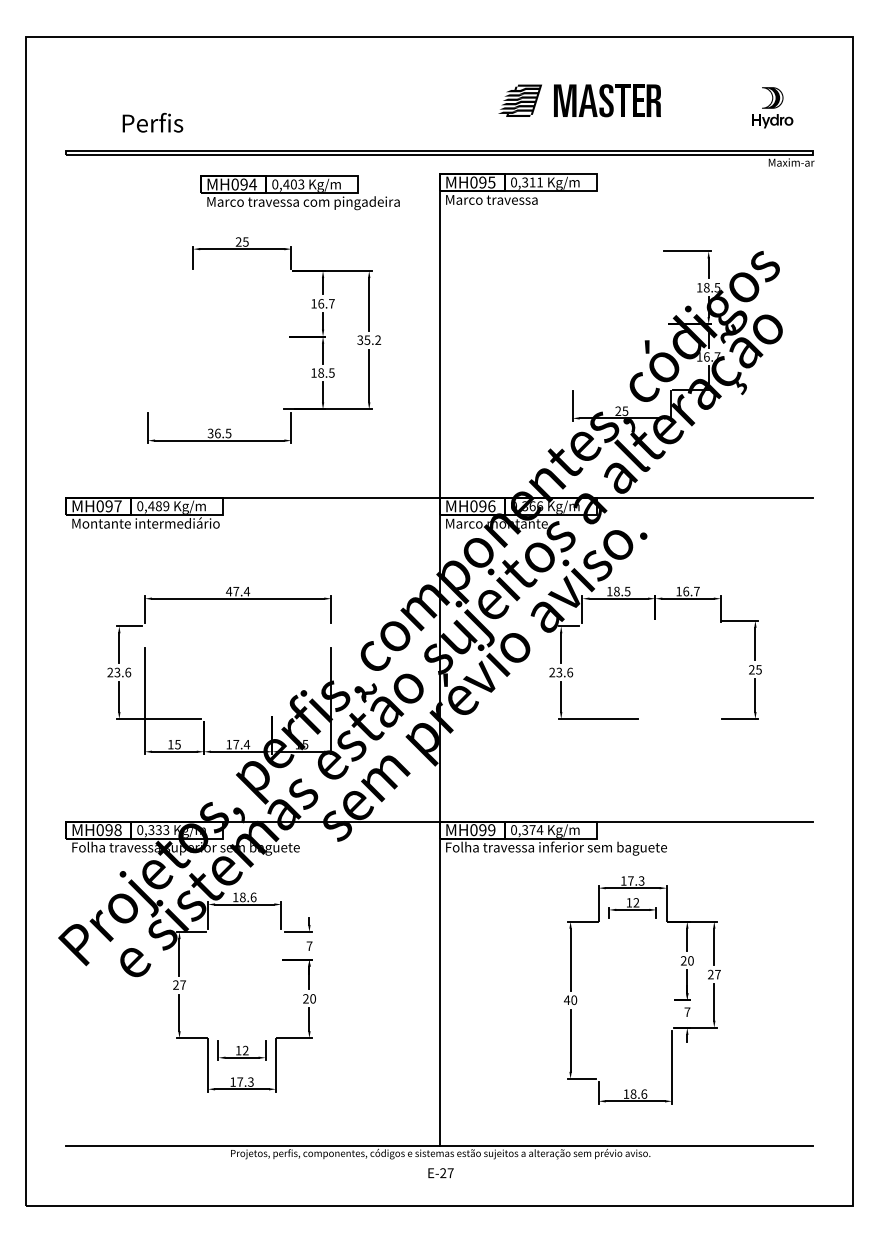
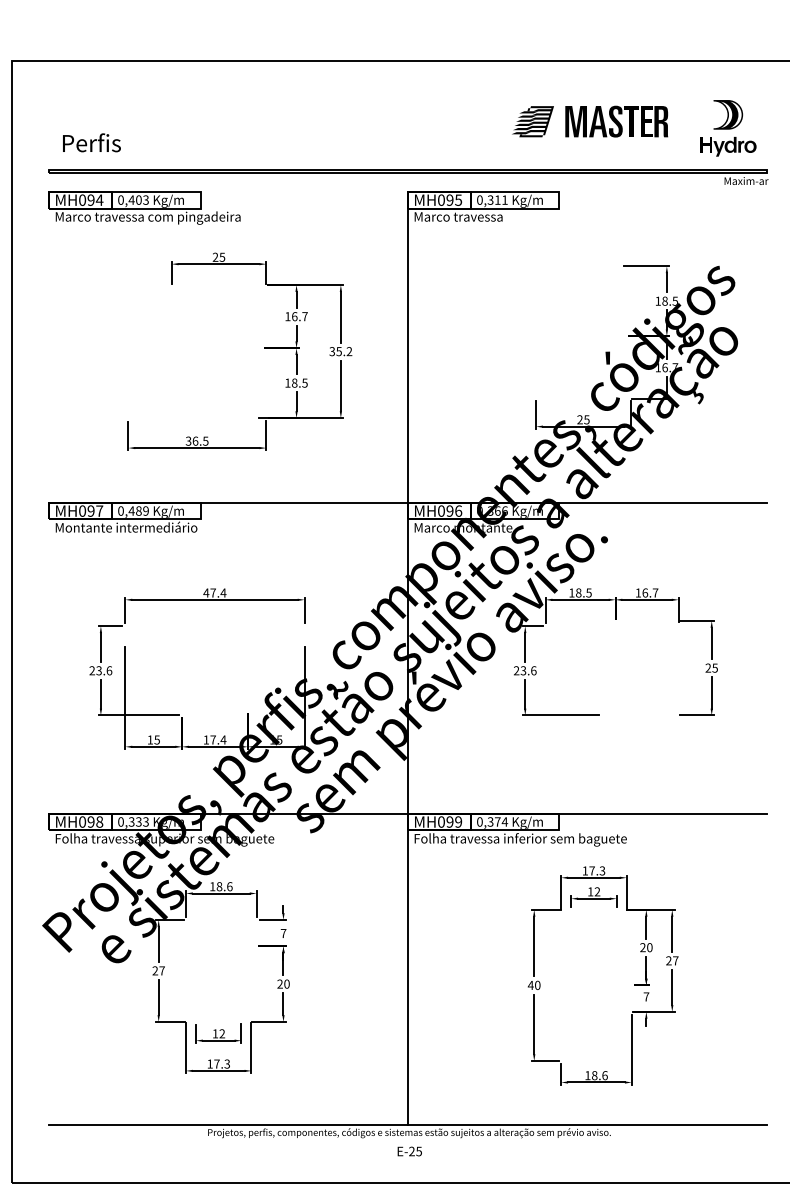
part: (579, 100) -> (589, 121), moved
part: (772, 107) -> (728, 128), size x1.43
text: (152, 122) -> (91, 142), moved
part: (299, 192) -> (144, 207), moved
text: (450, 1173) -> (418, 1151), E-27 -> E-25

